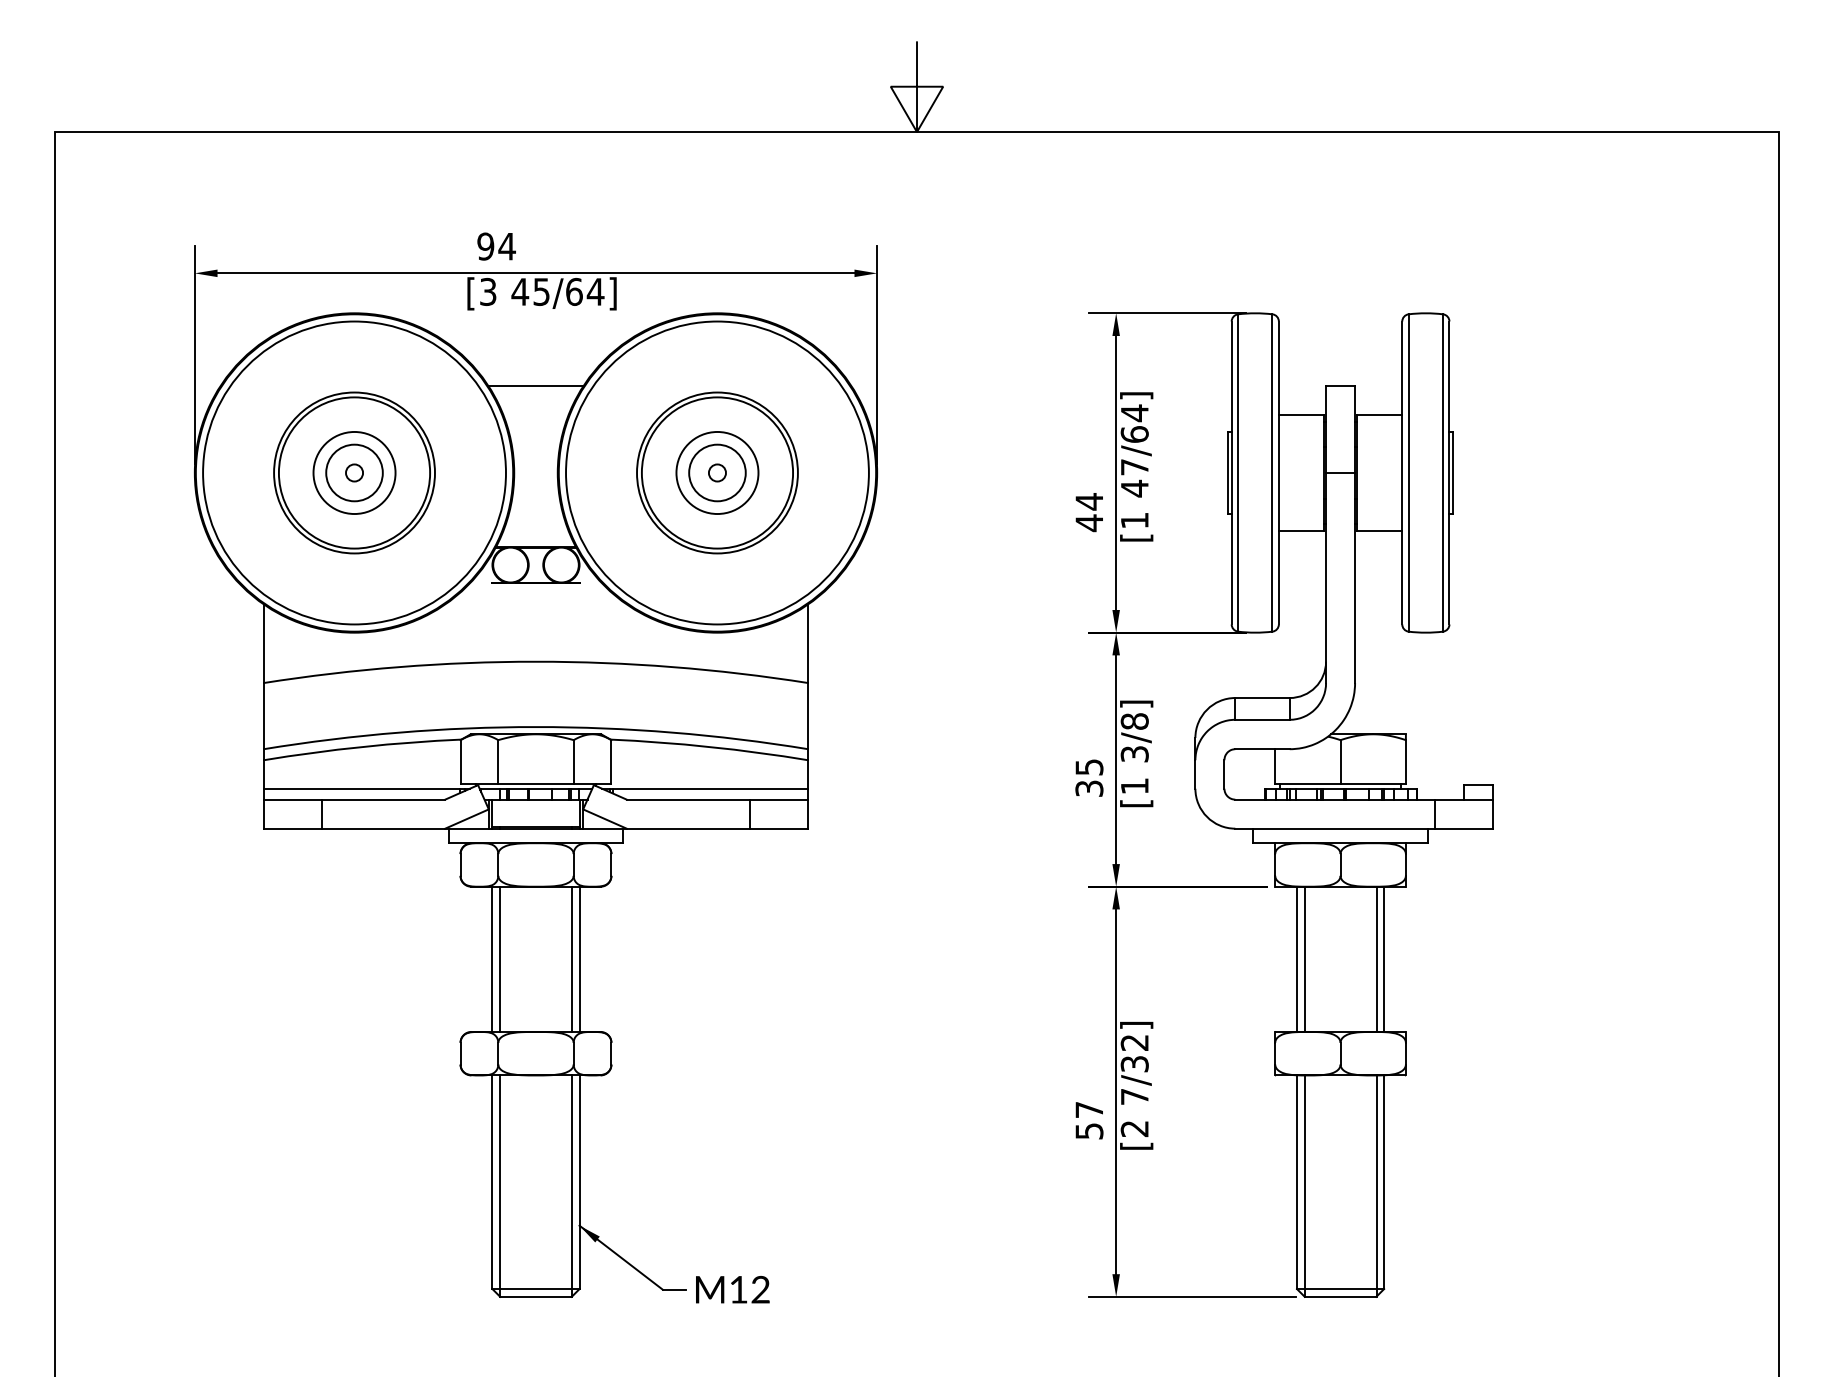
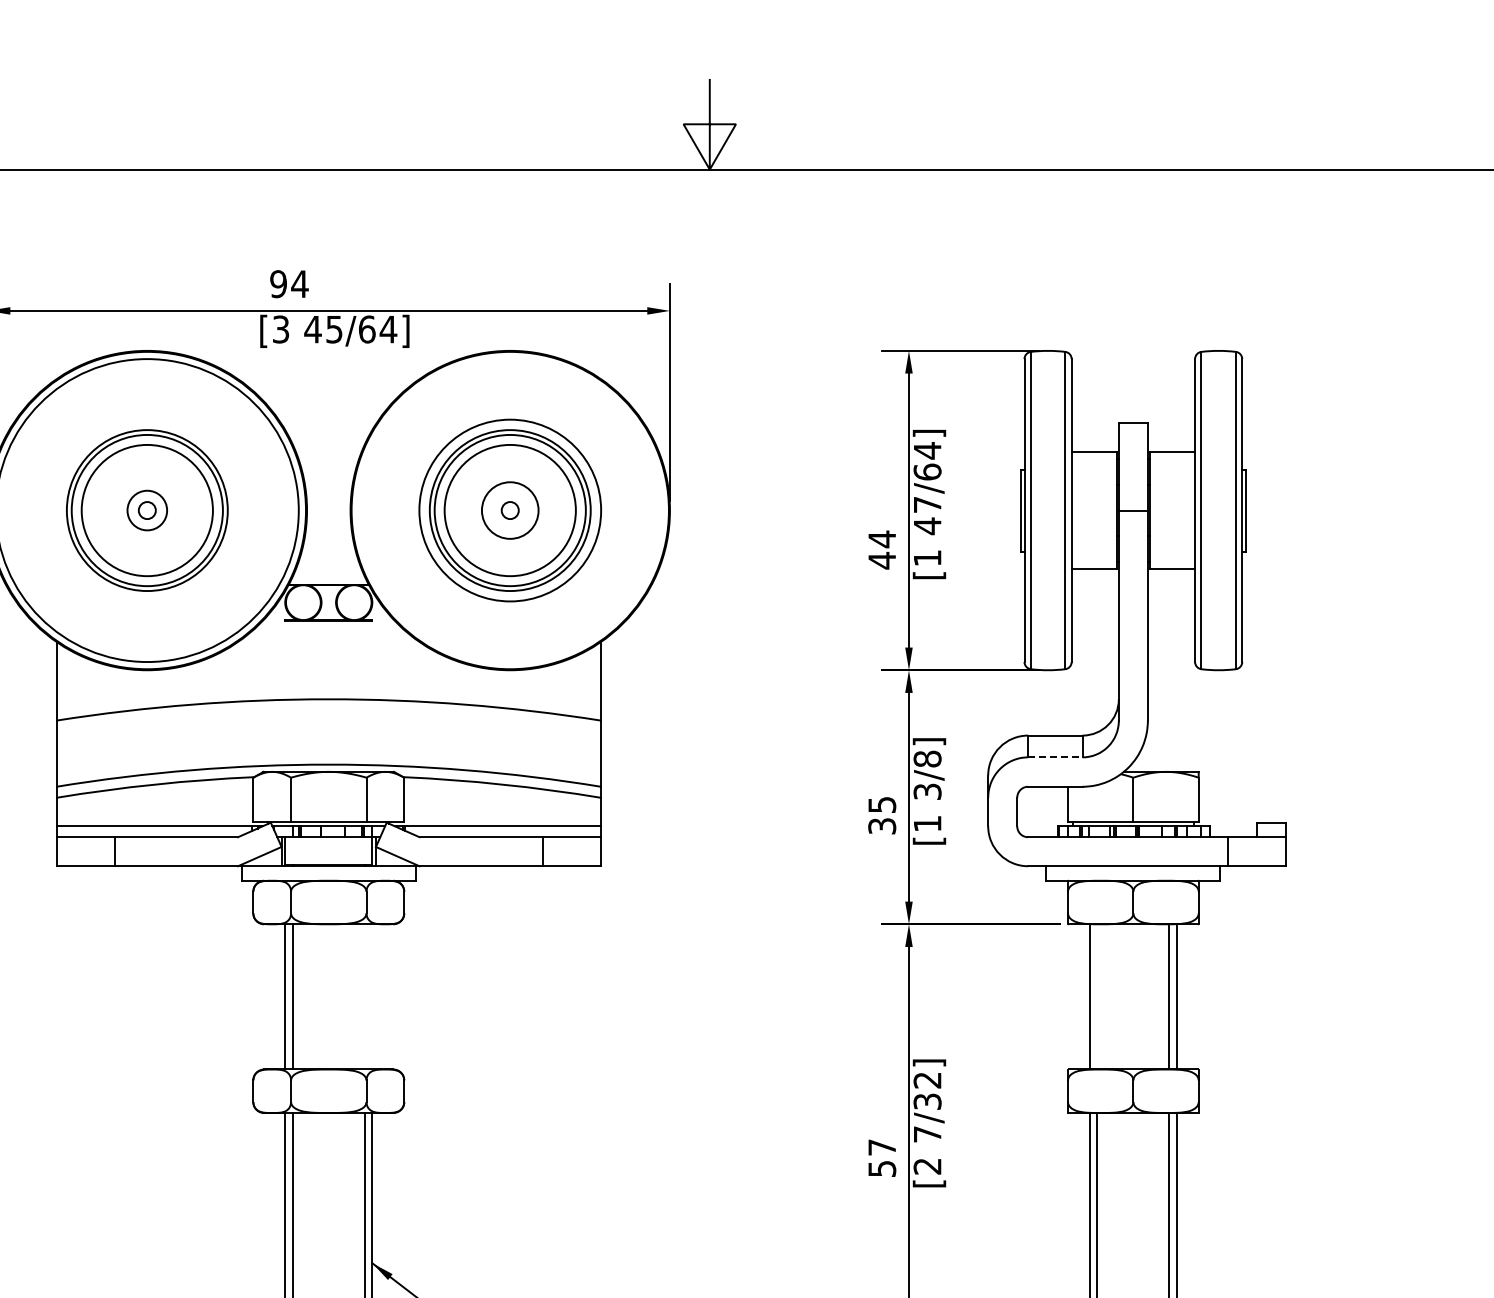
line: (535, 385) -> (328, 423), removed
circle: (354, 472) -> (147, 510), size x0.7
circle: (354, 472) -> (147, 510), size x1.6
circle: (717, 472) -> (510, 510), size x0.6
circle: (717, 472) -> (510, 510), size x1.6
line: (1263, 719) -> (1056, 757), solid -> dashed
line: (571, 958) -> (364, 996), removed
line: (579, 958) -> (372, 996), removed
line: (1304, 958) -> (1097, 996), removed

